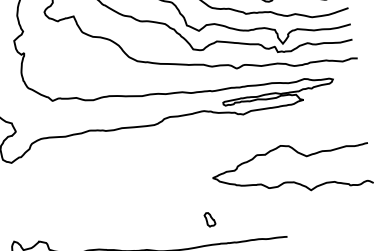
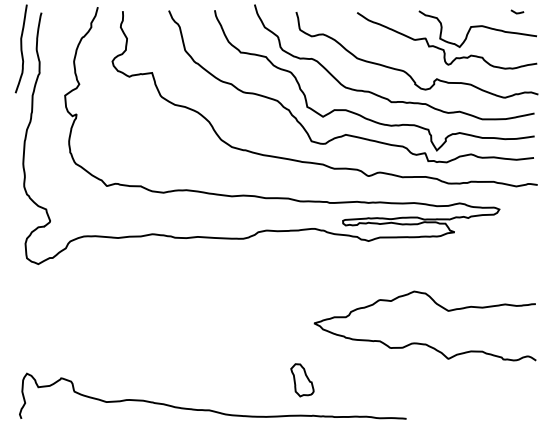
part: (210, 219) -> (302, 380), size x1.67

